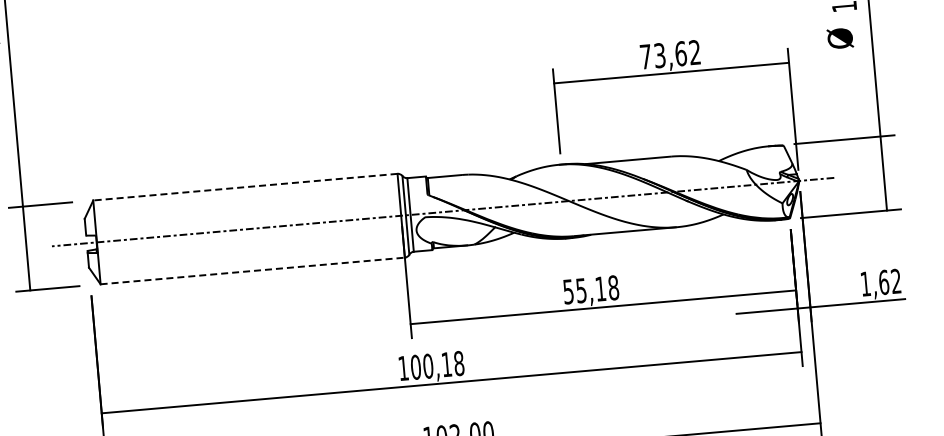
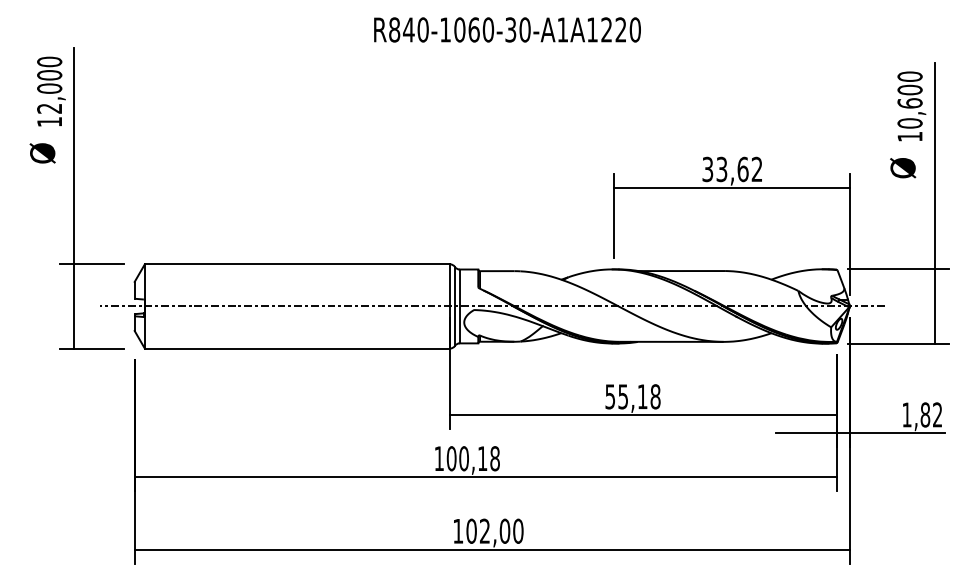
text: (645, 56) -> (707, 169), 73,62 -> 33,62
line: (245, 187) -> (297, 264), dashed -> solid
line: (252, 270) -> (297, 348), dashed -> solid
text: (884, 281) -> (925, 414), 1,62 -> 1,82

